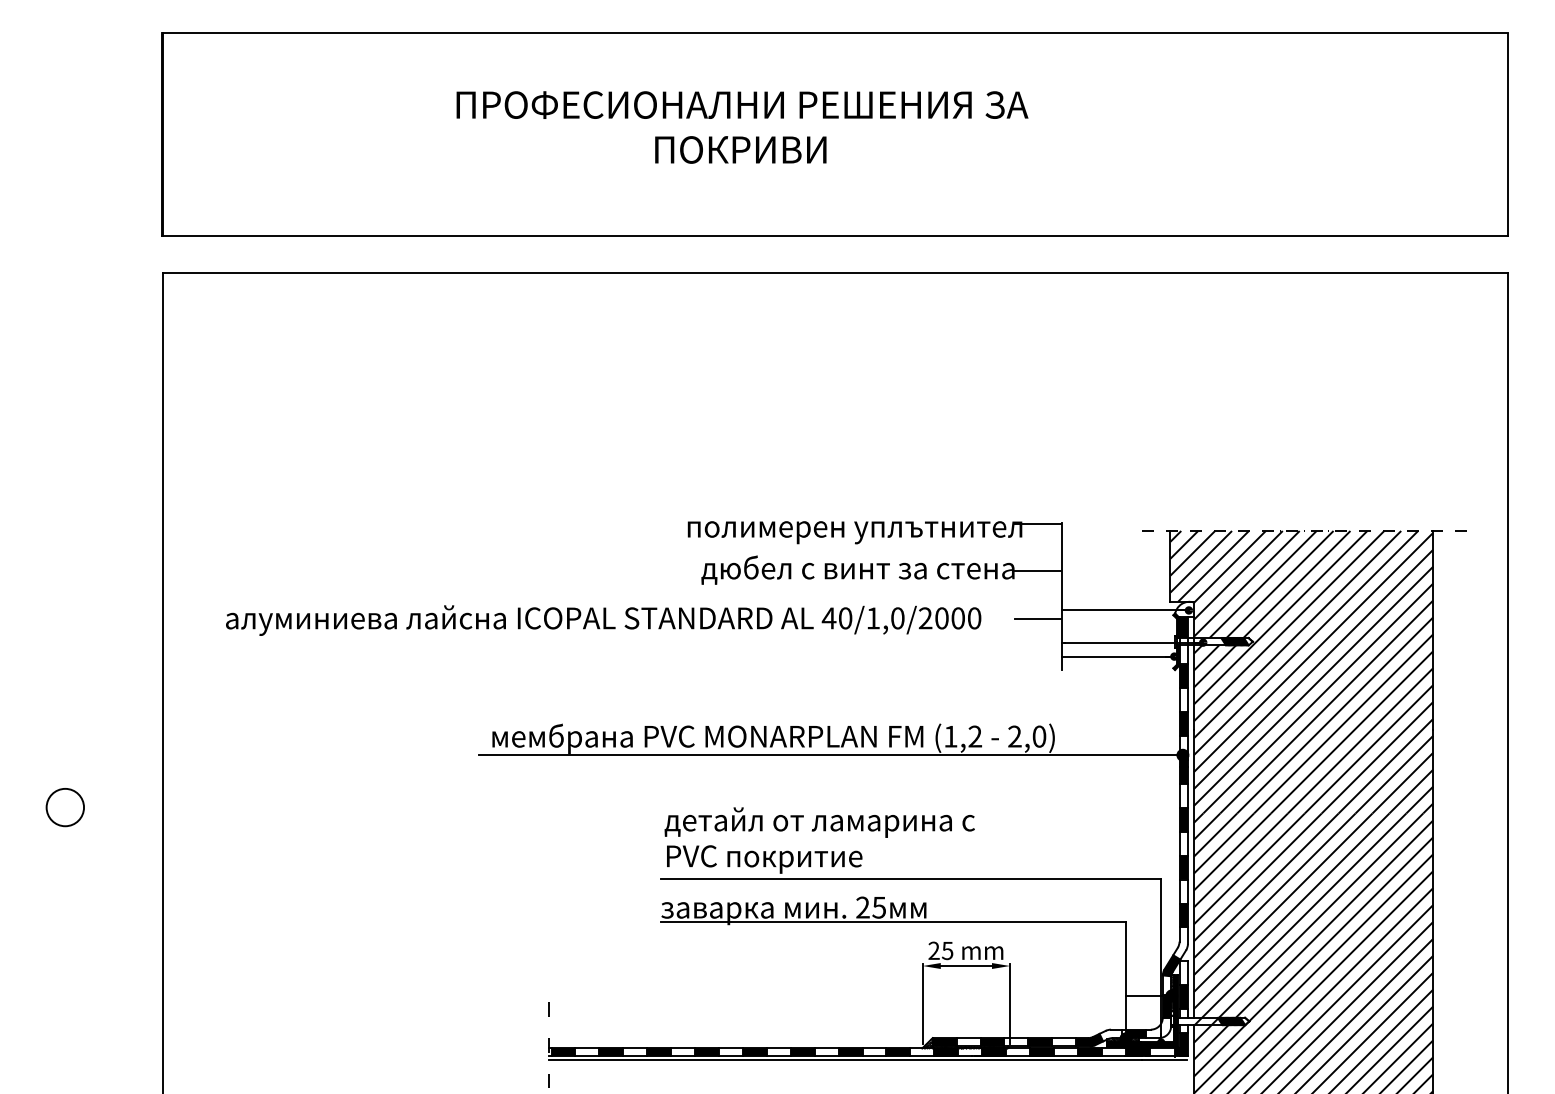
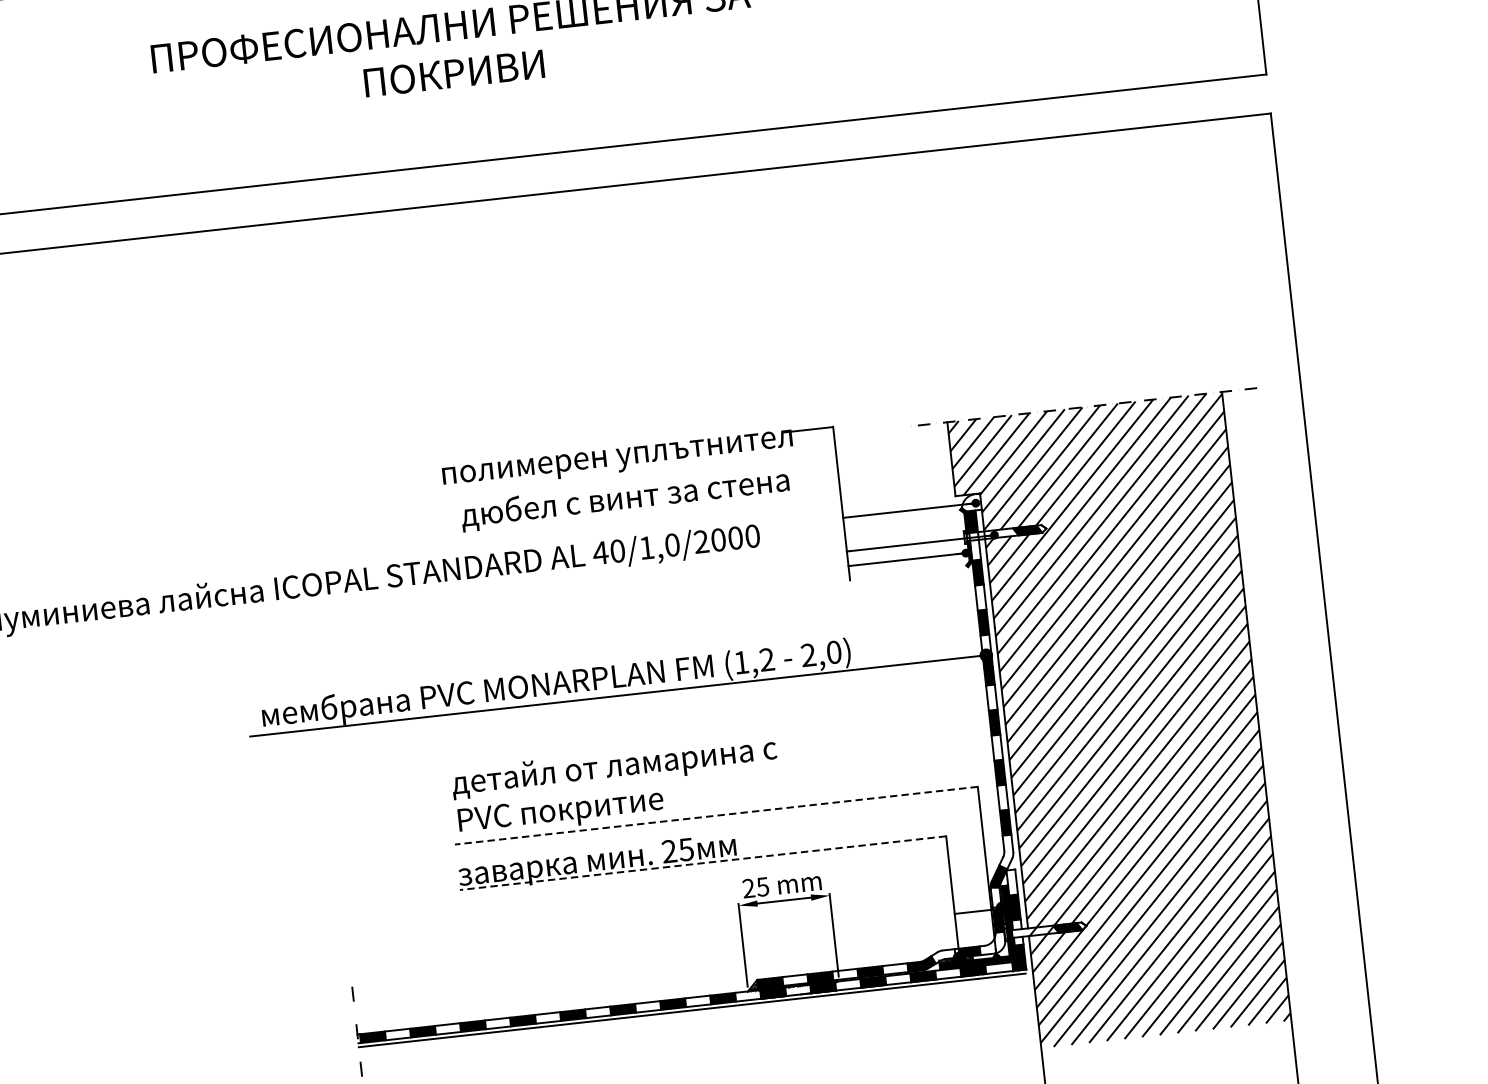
line: (1038, 571) -> (814, 479), removed
line: (1038, 619) -> (819, 530), removed
line: (910, 878) -> (715, 815), solid -> dashed
line: (893, 922) -> (703, 863), solid -> dashed

